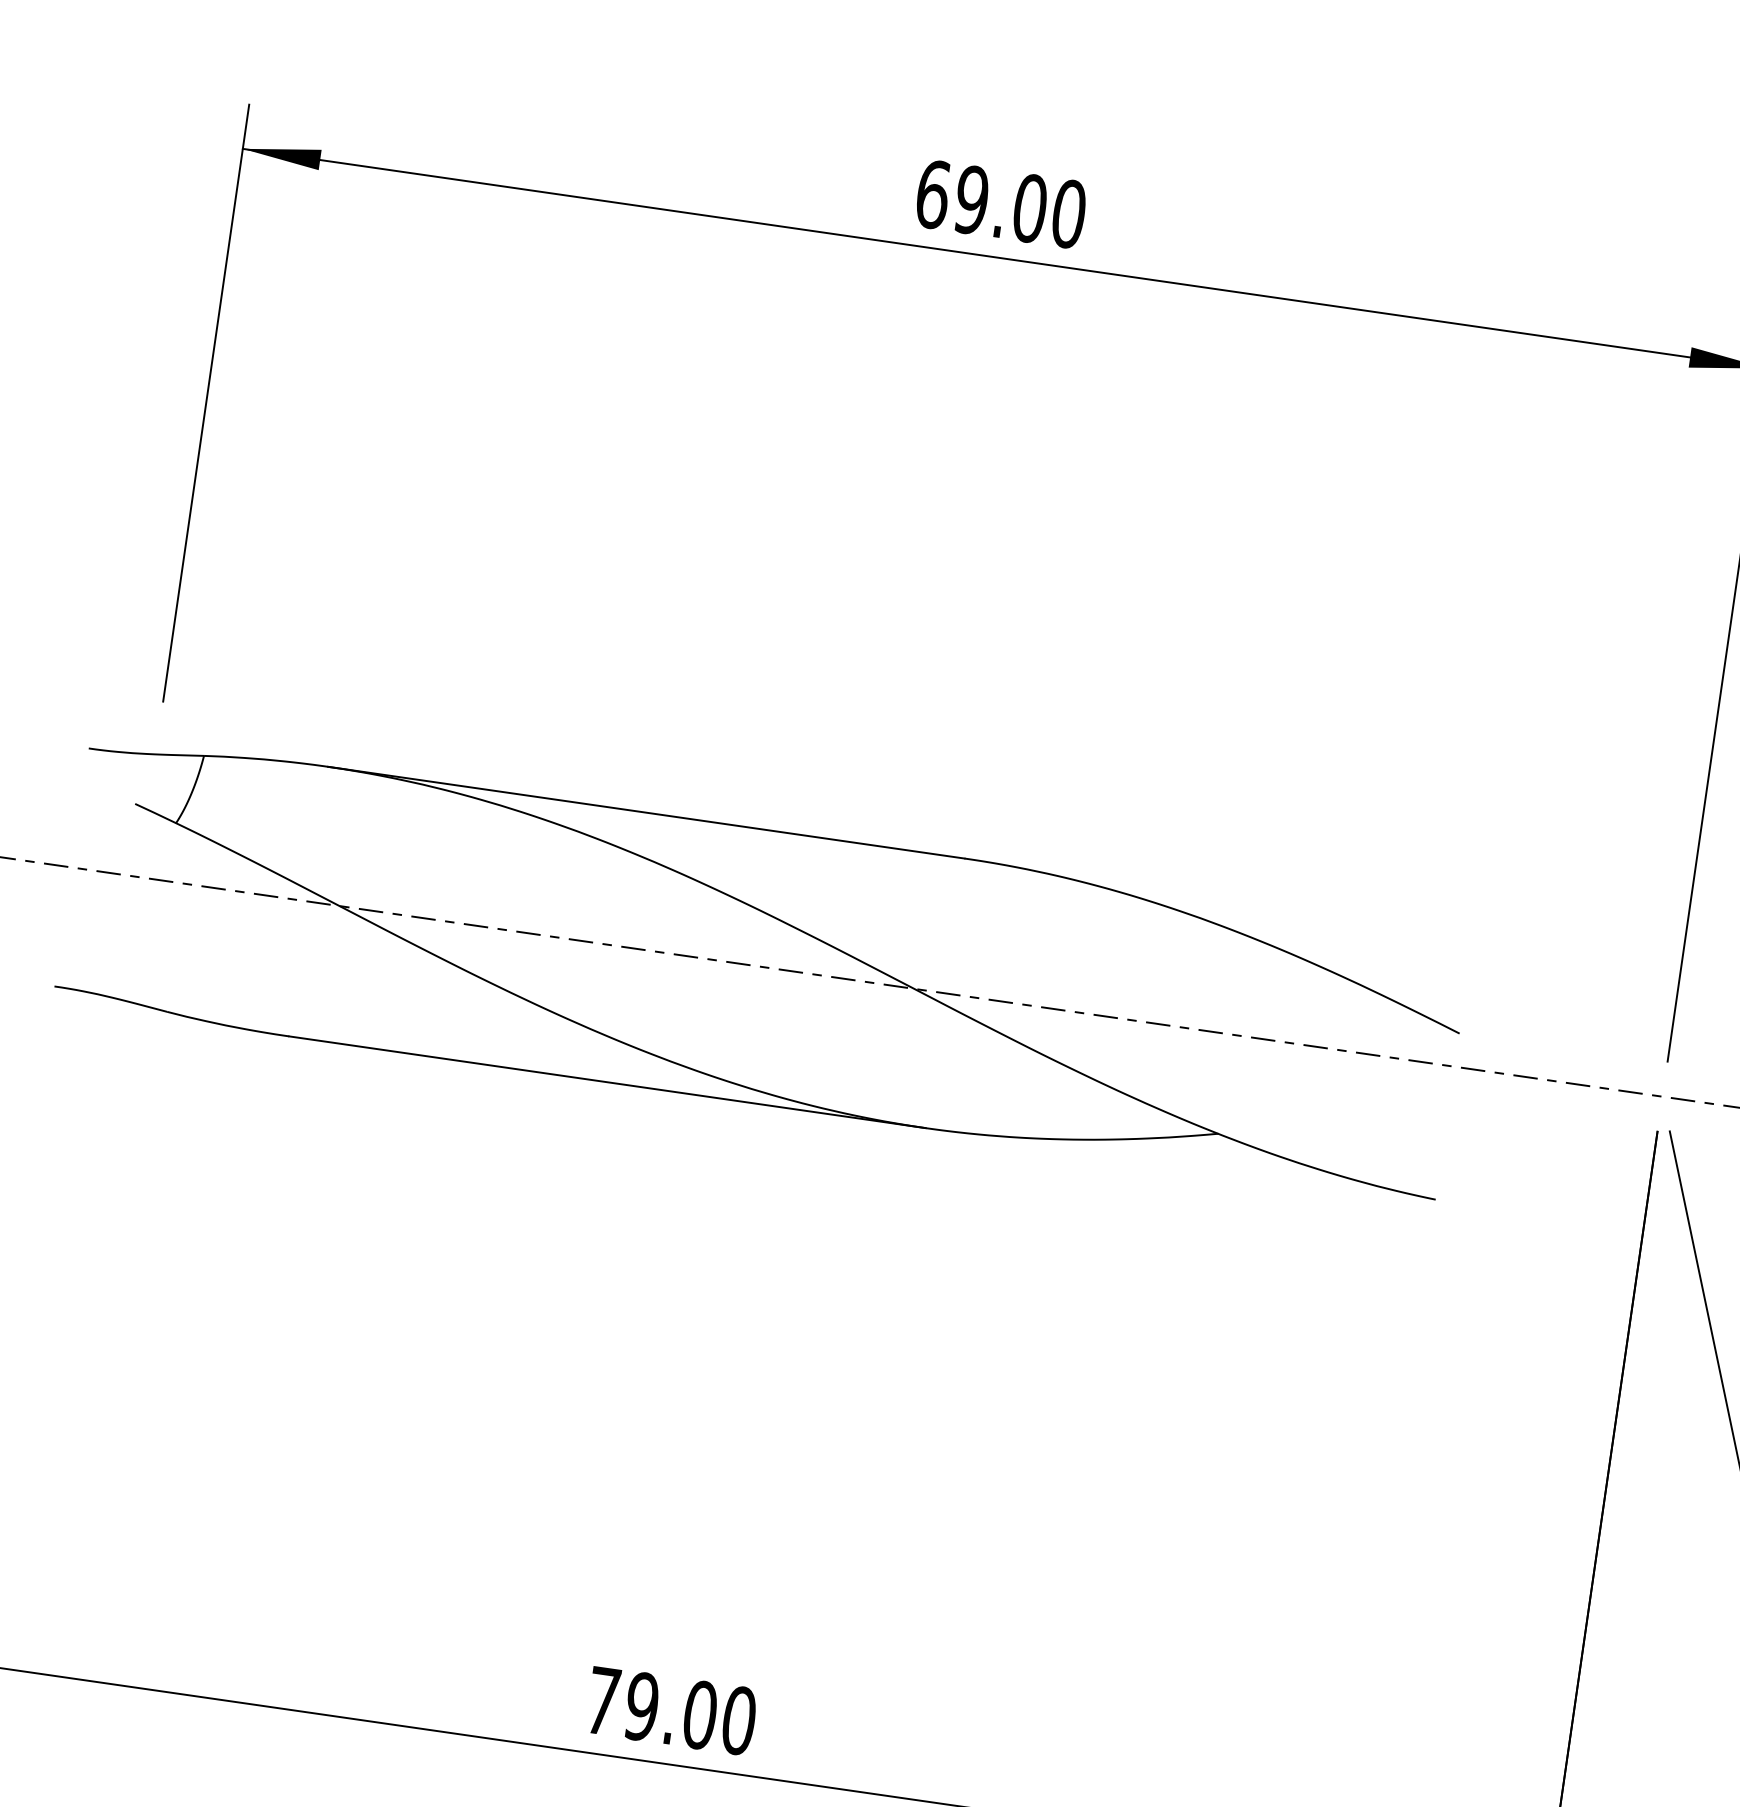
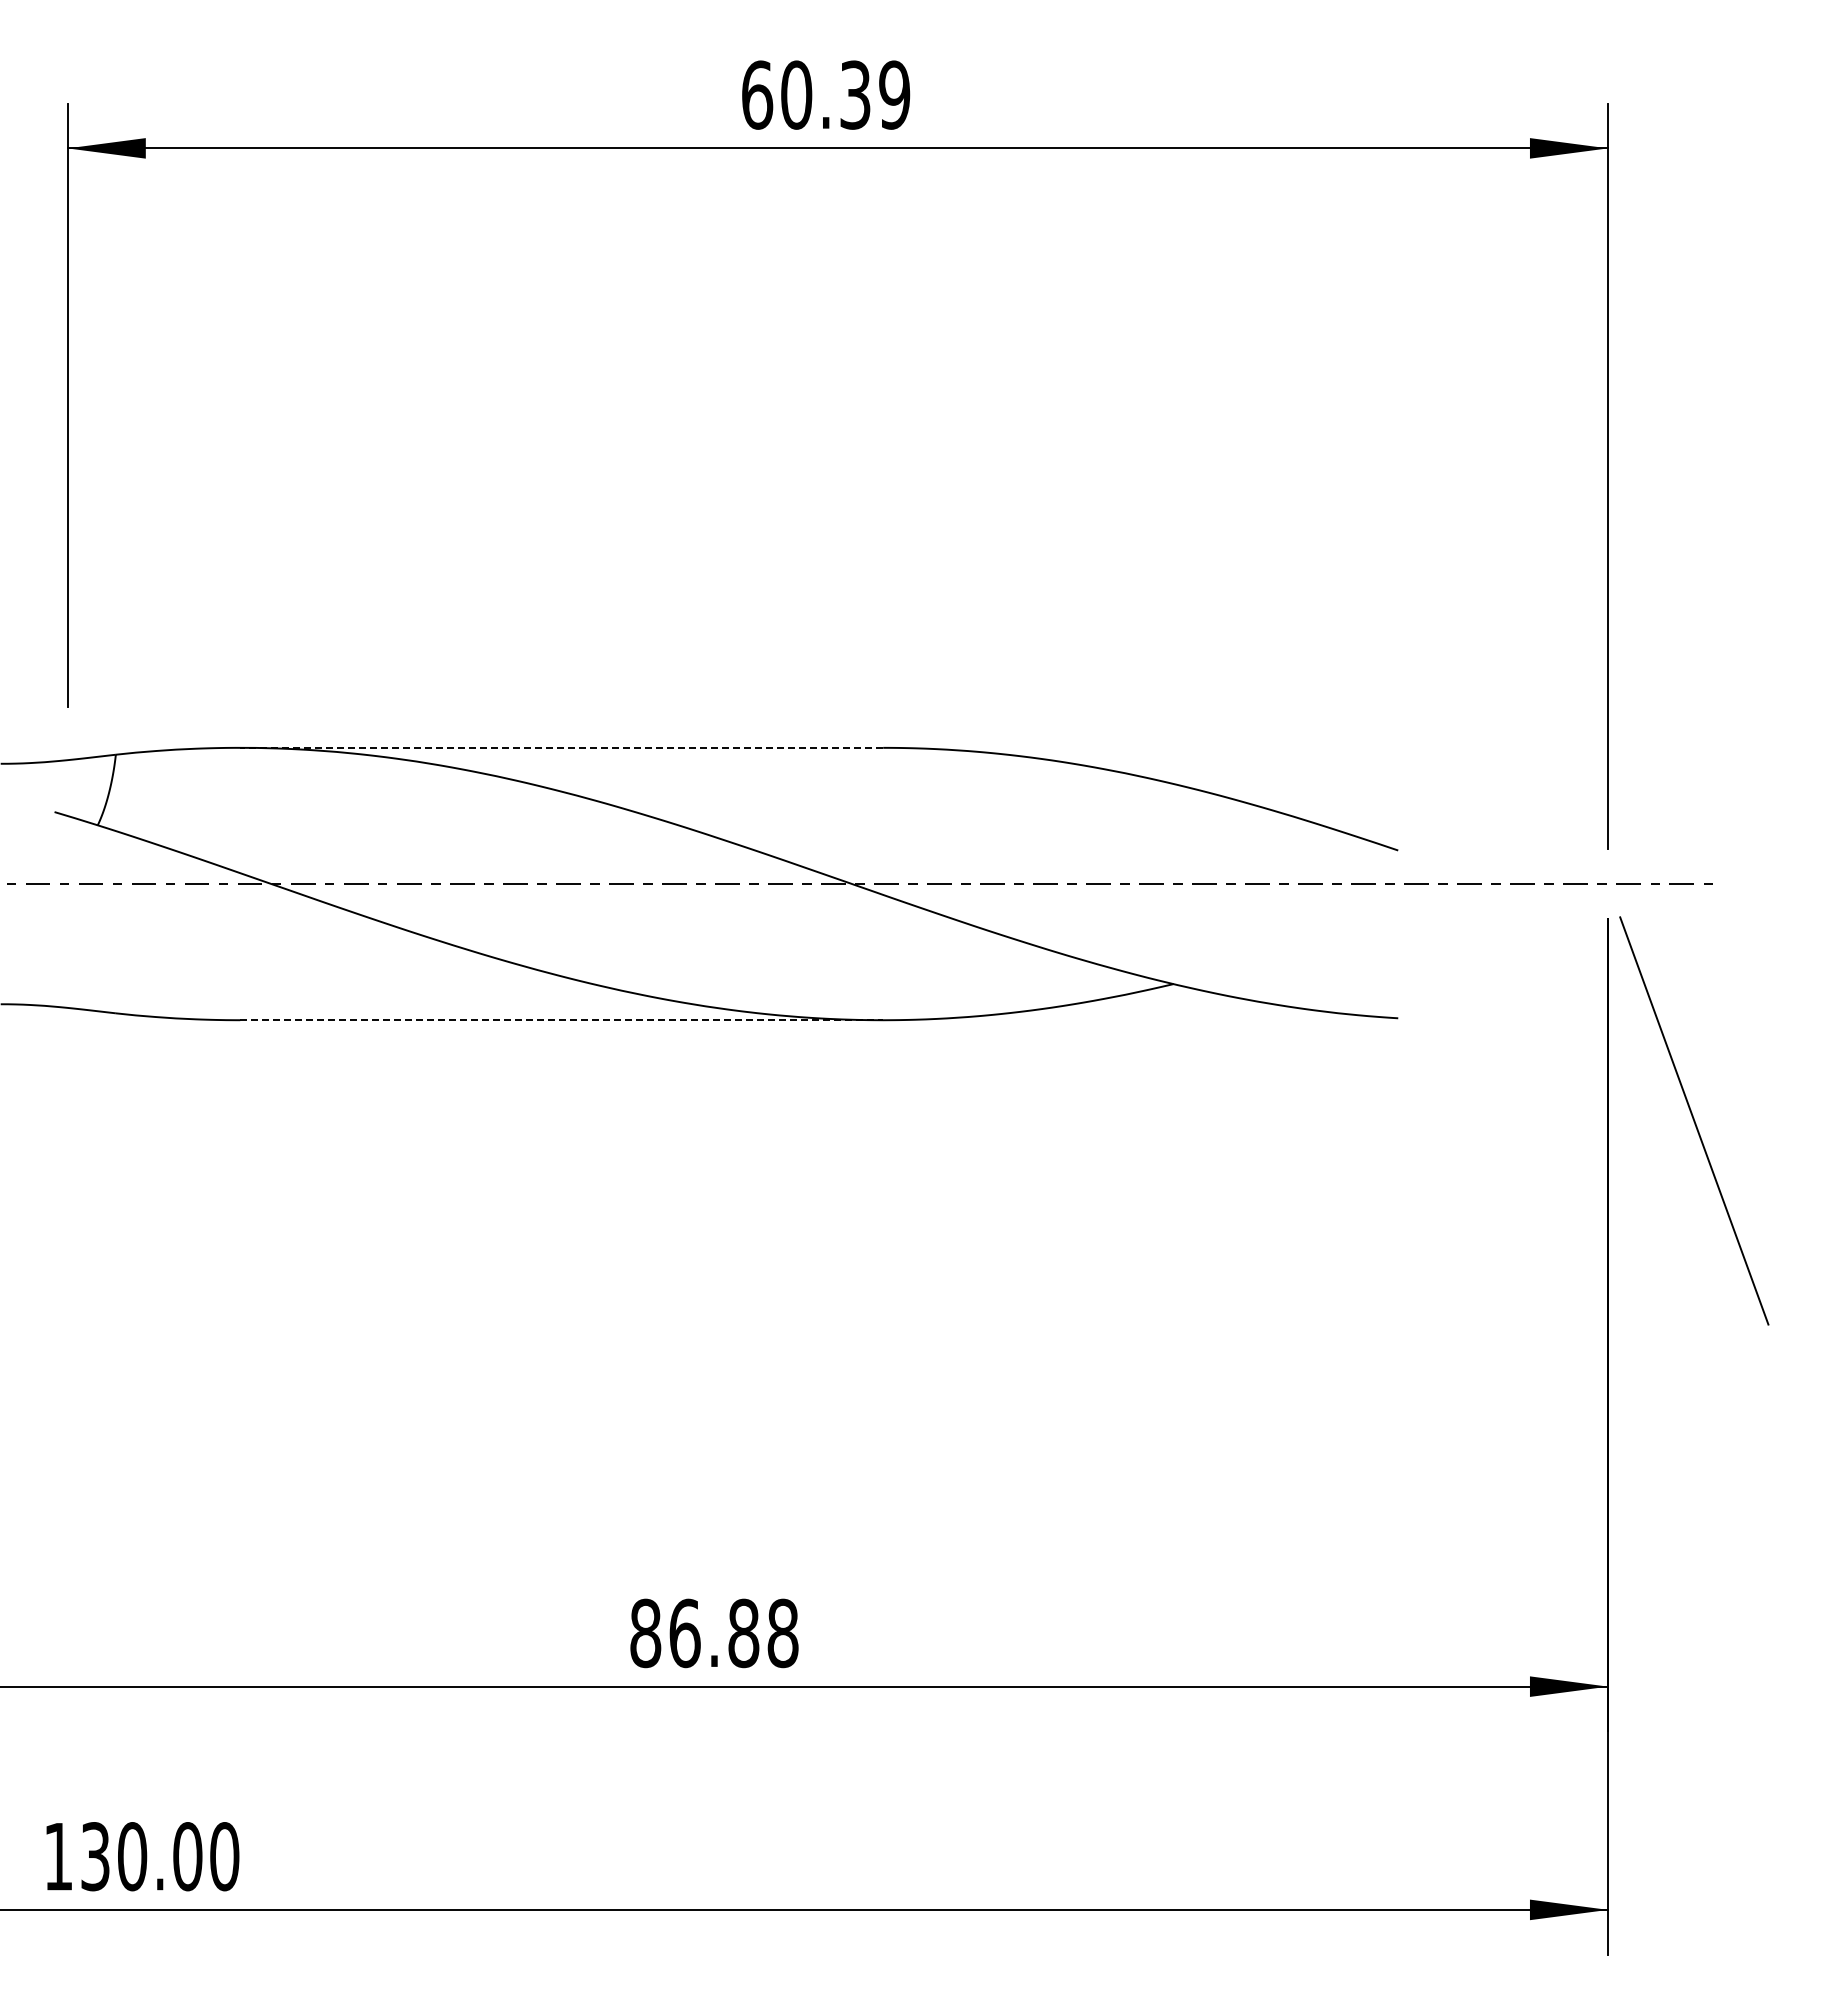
text: (1020, 206) -> (845, 94), 69.00 -> 60.39
line: (646, 812) -> (561, 747), solid -> dashed
line: (608, 1082) -> (562, 1020), solid -> dashed
text: (671, 1711) -> (714, 1633), 79.00 -> 86.88

